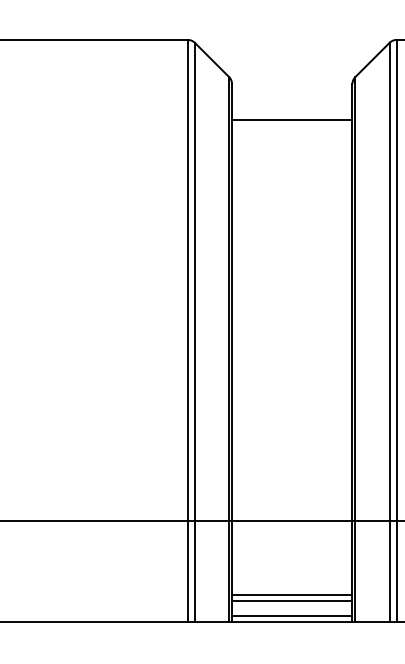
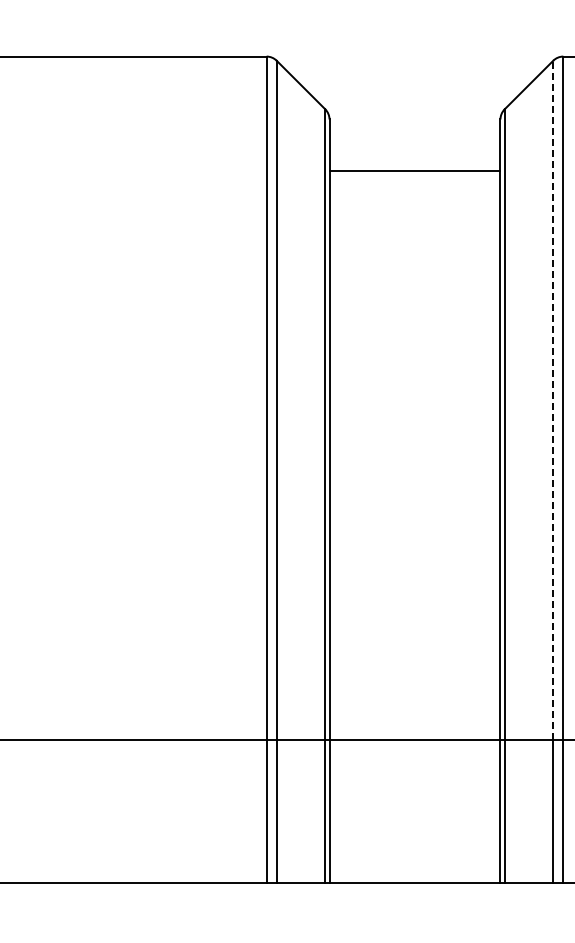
line: (389, 282) -> (553, 400), solid -> dashed
line: (291, 595) -> (414, 845), removed
line: (291, 601) -> (414, 854), removed
line: (291, 615) -> (414, 874), removed

